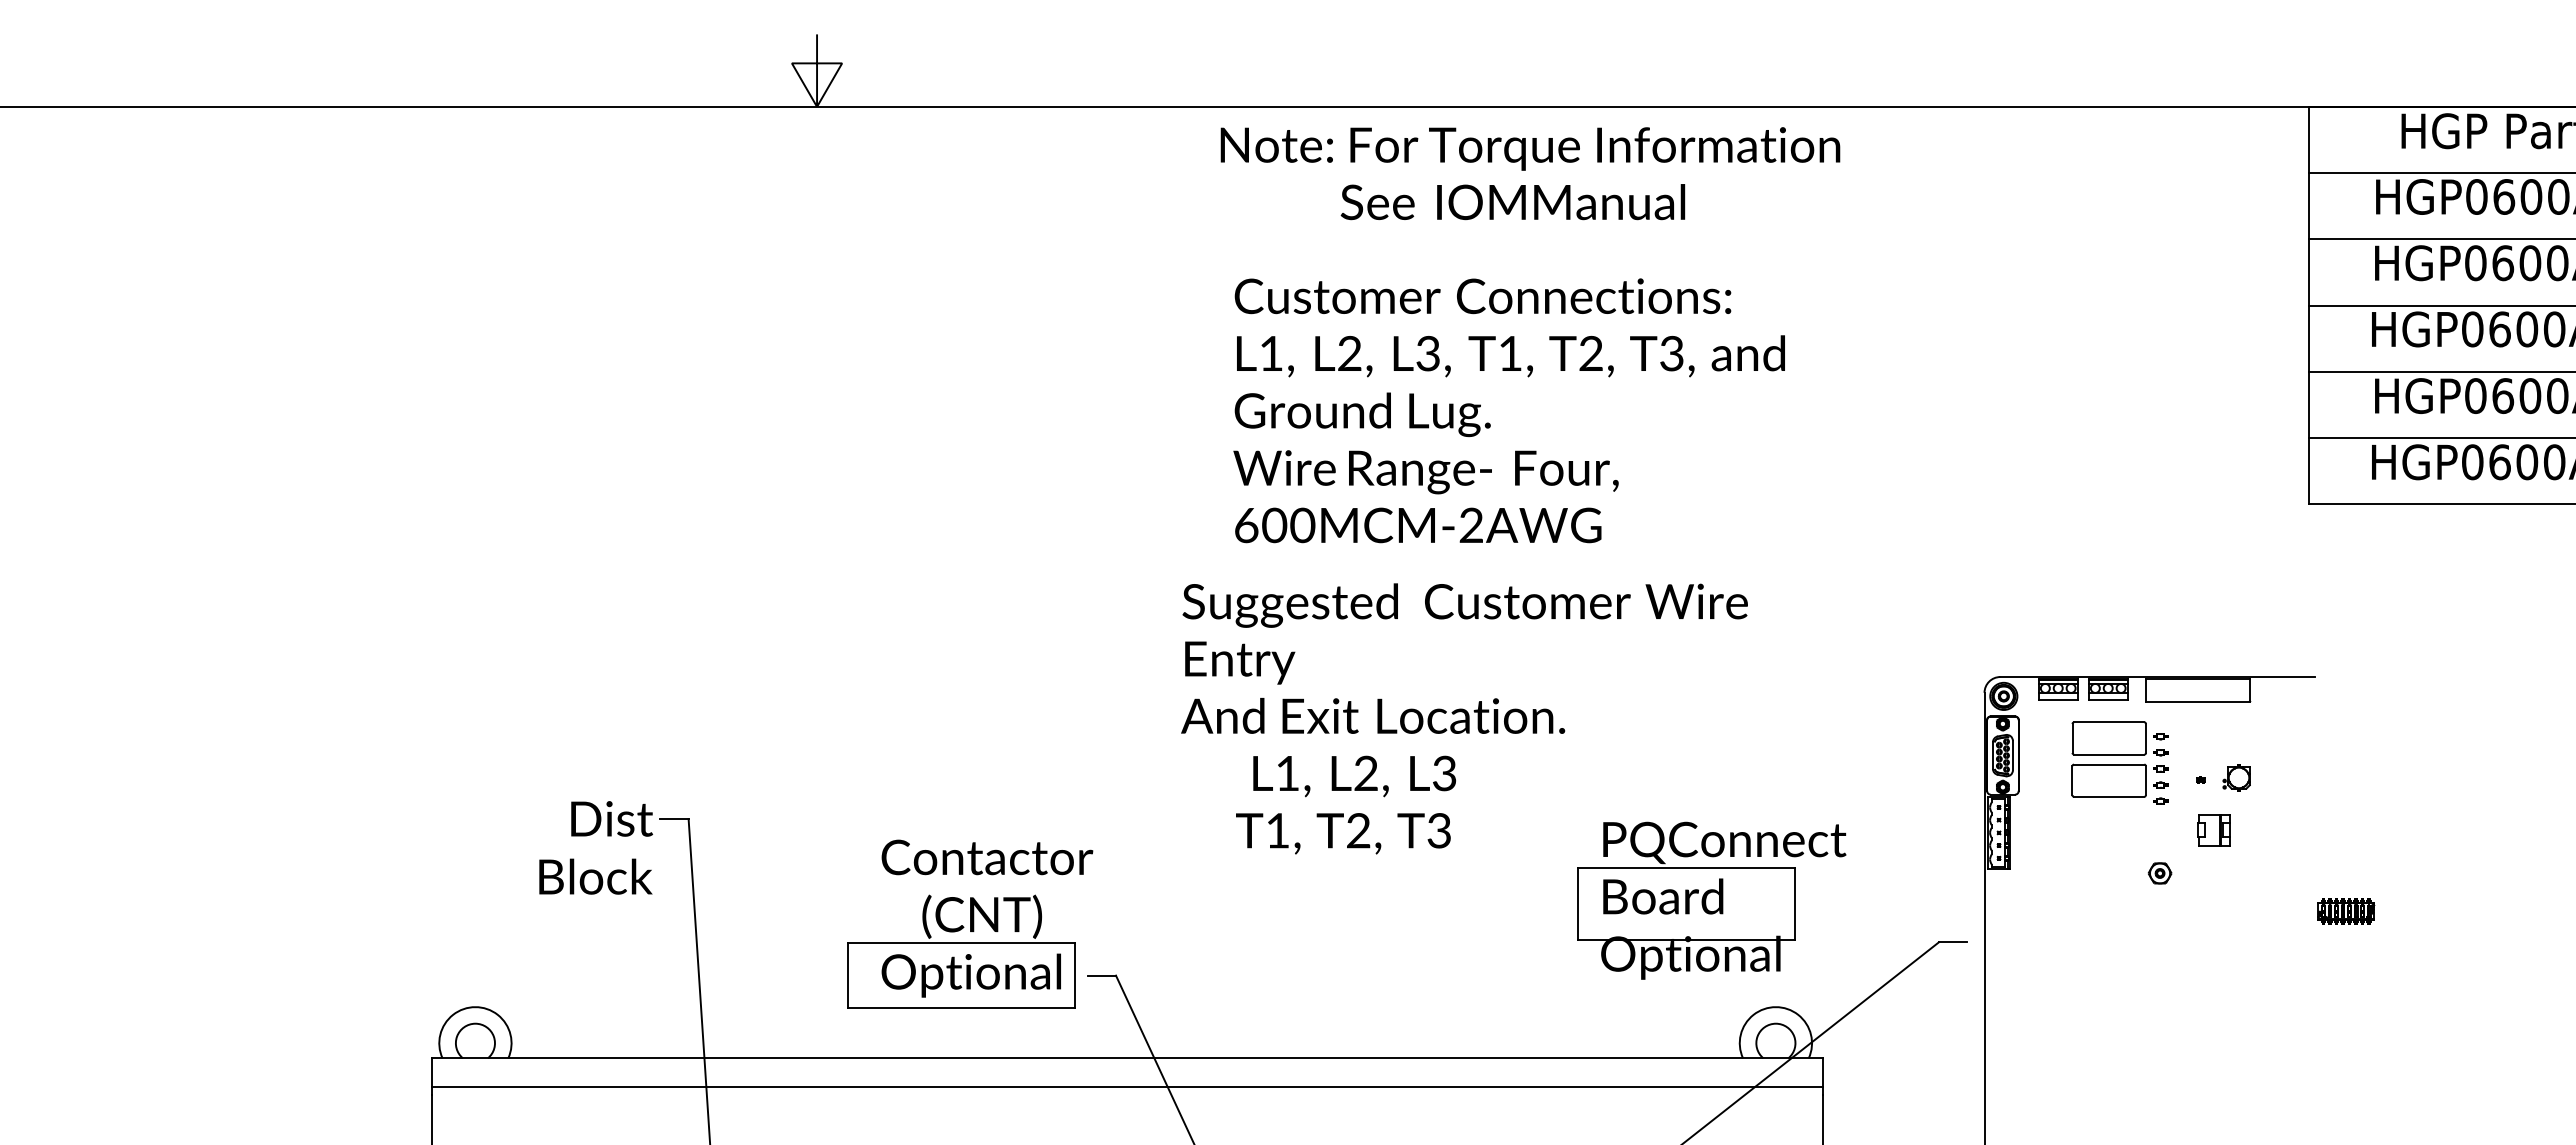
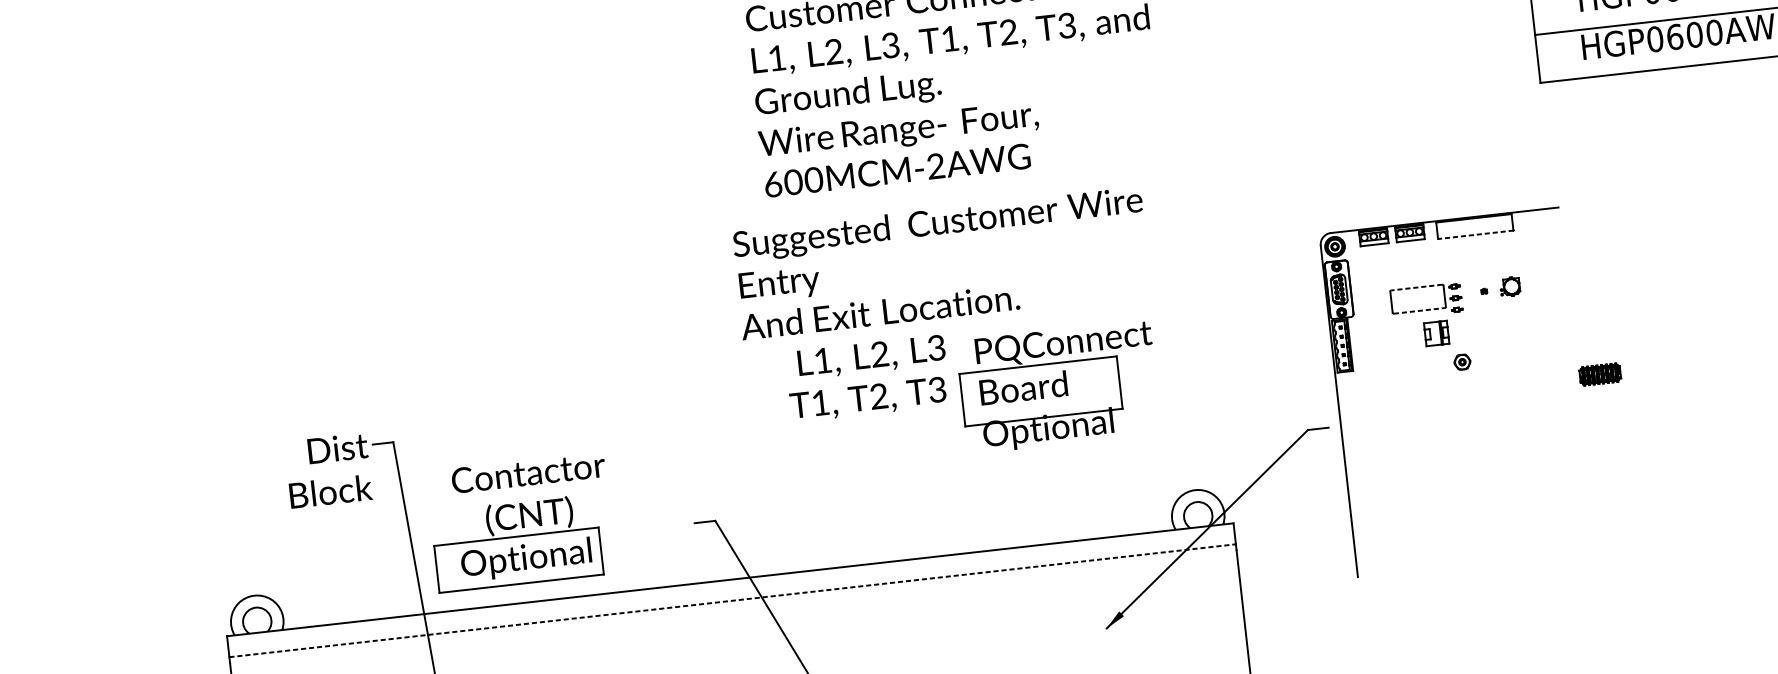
line: (2197, 701) -> (1475, 234), solid -> dashed
part: (2119, 738) -> (1422, 267), removed
line: (2108, 764) -> (1416, 287), solid -> dashed
line: (2109, 796) -> (1419, 310), solid -> dashed
part: (2213, 830) -> (1436, 333), moved
part: (1711, 900) -> (1058, 387), moved
part: (970, 923) -> (521, 522), moved
line: (1127, 1087) -> (732, 600), solid -> dashed

